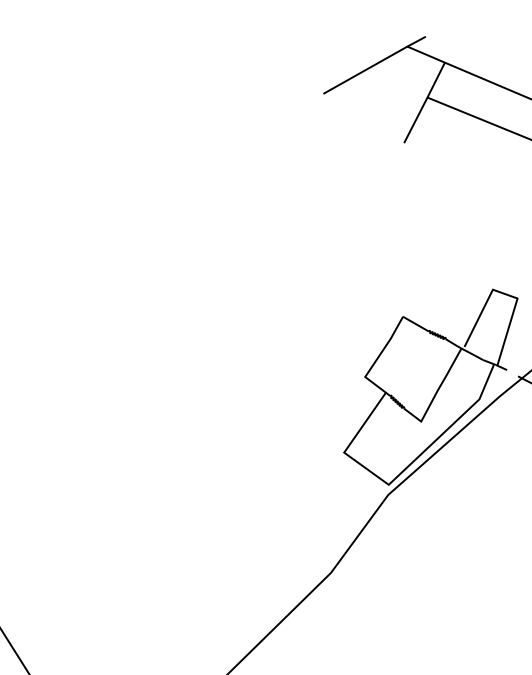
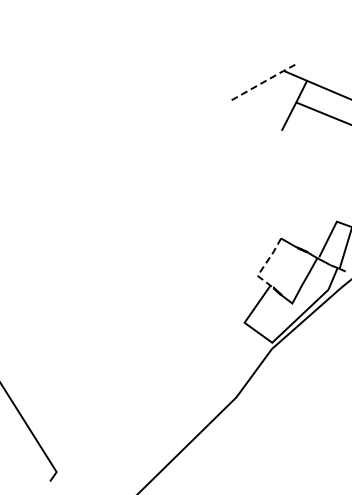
line: (376, 63) -> (264, 81), solid -> dashed
line: (376, 361) -> (264, 266), solid -> dashed

